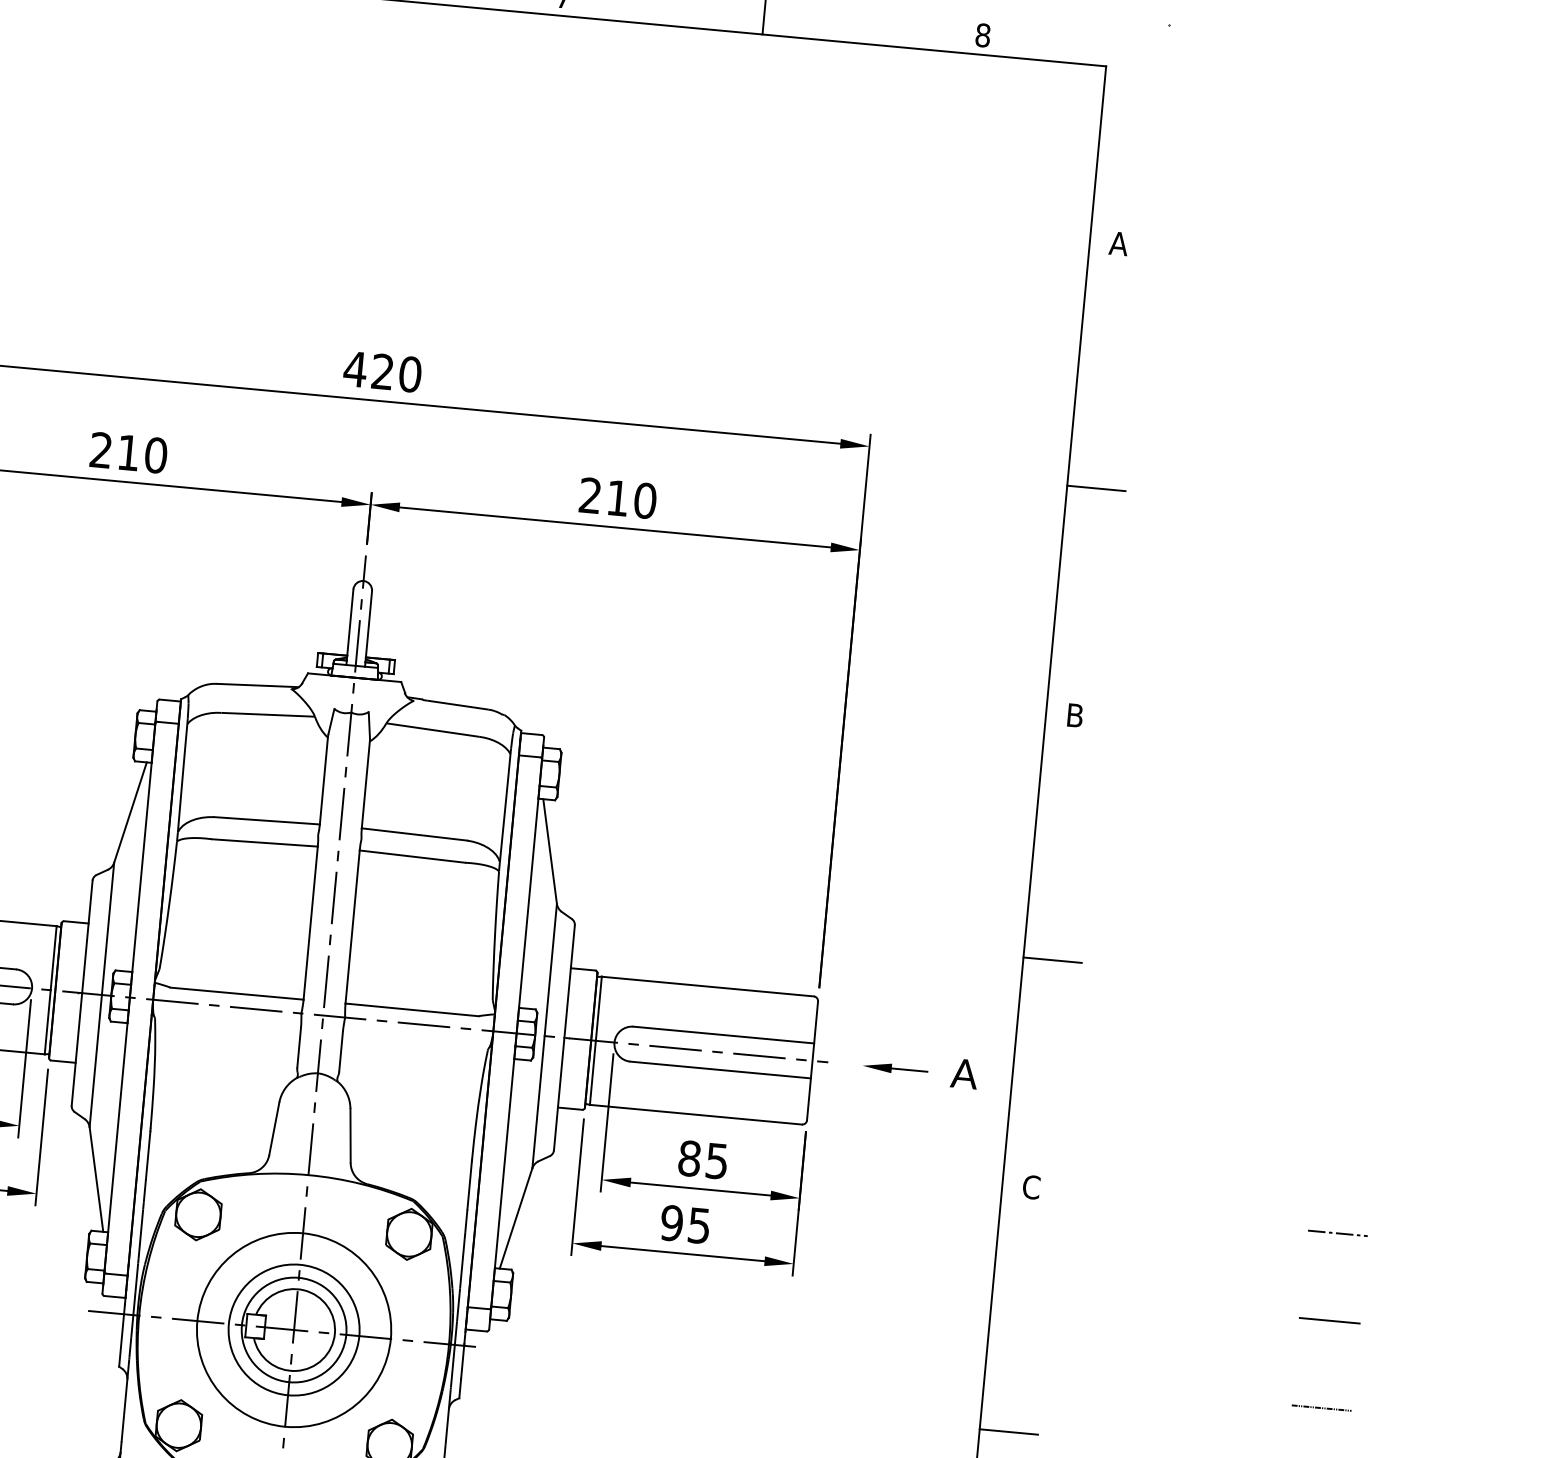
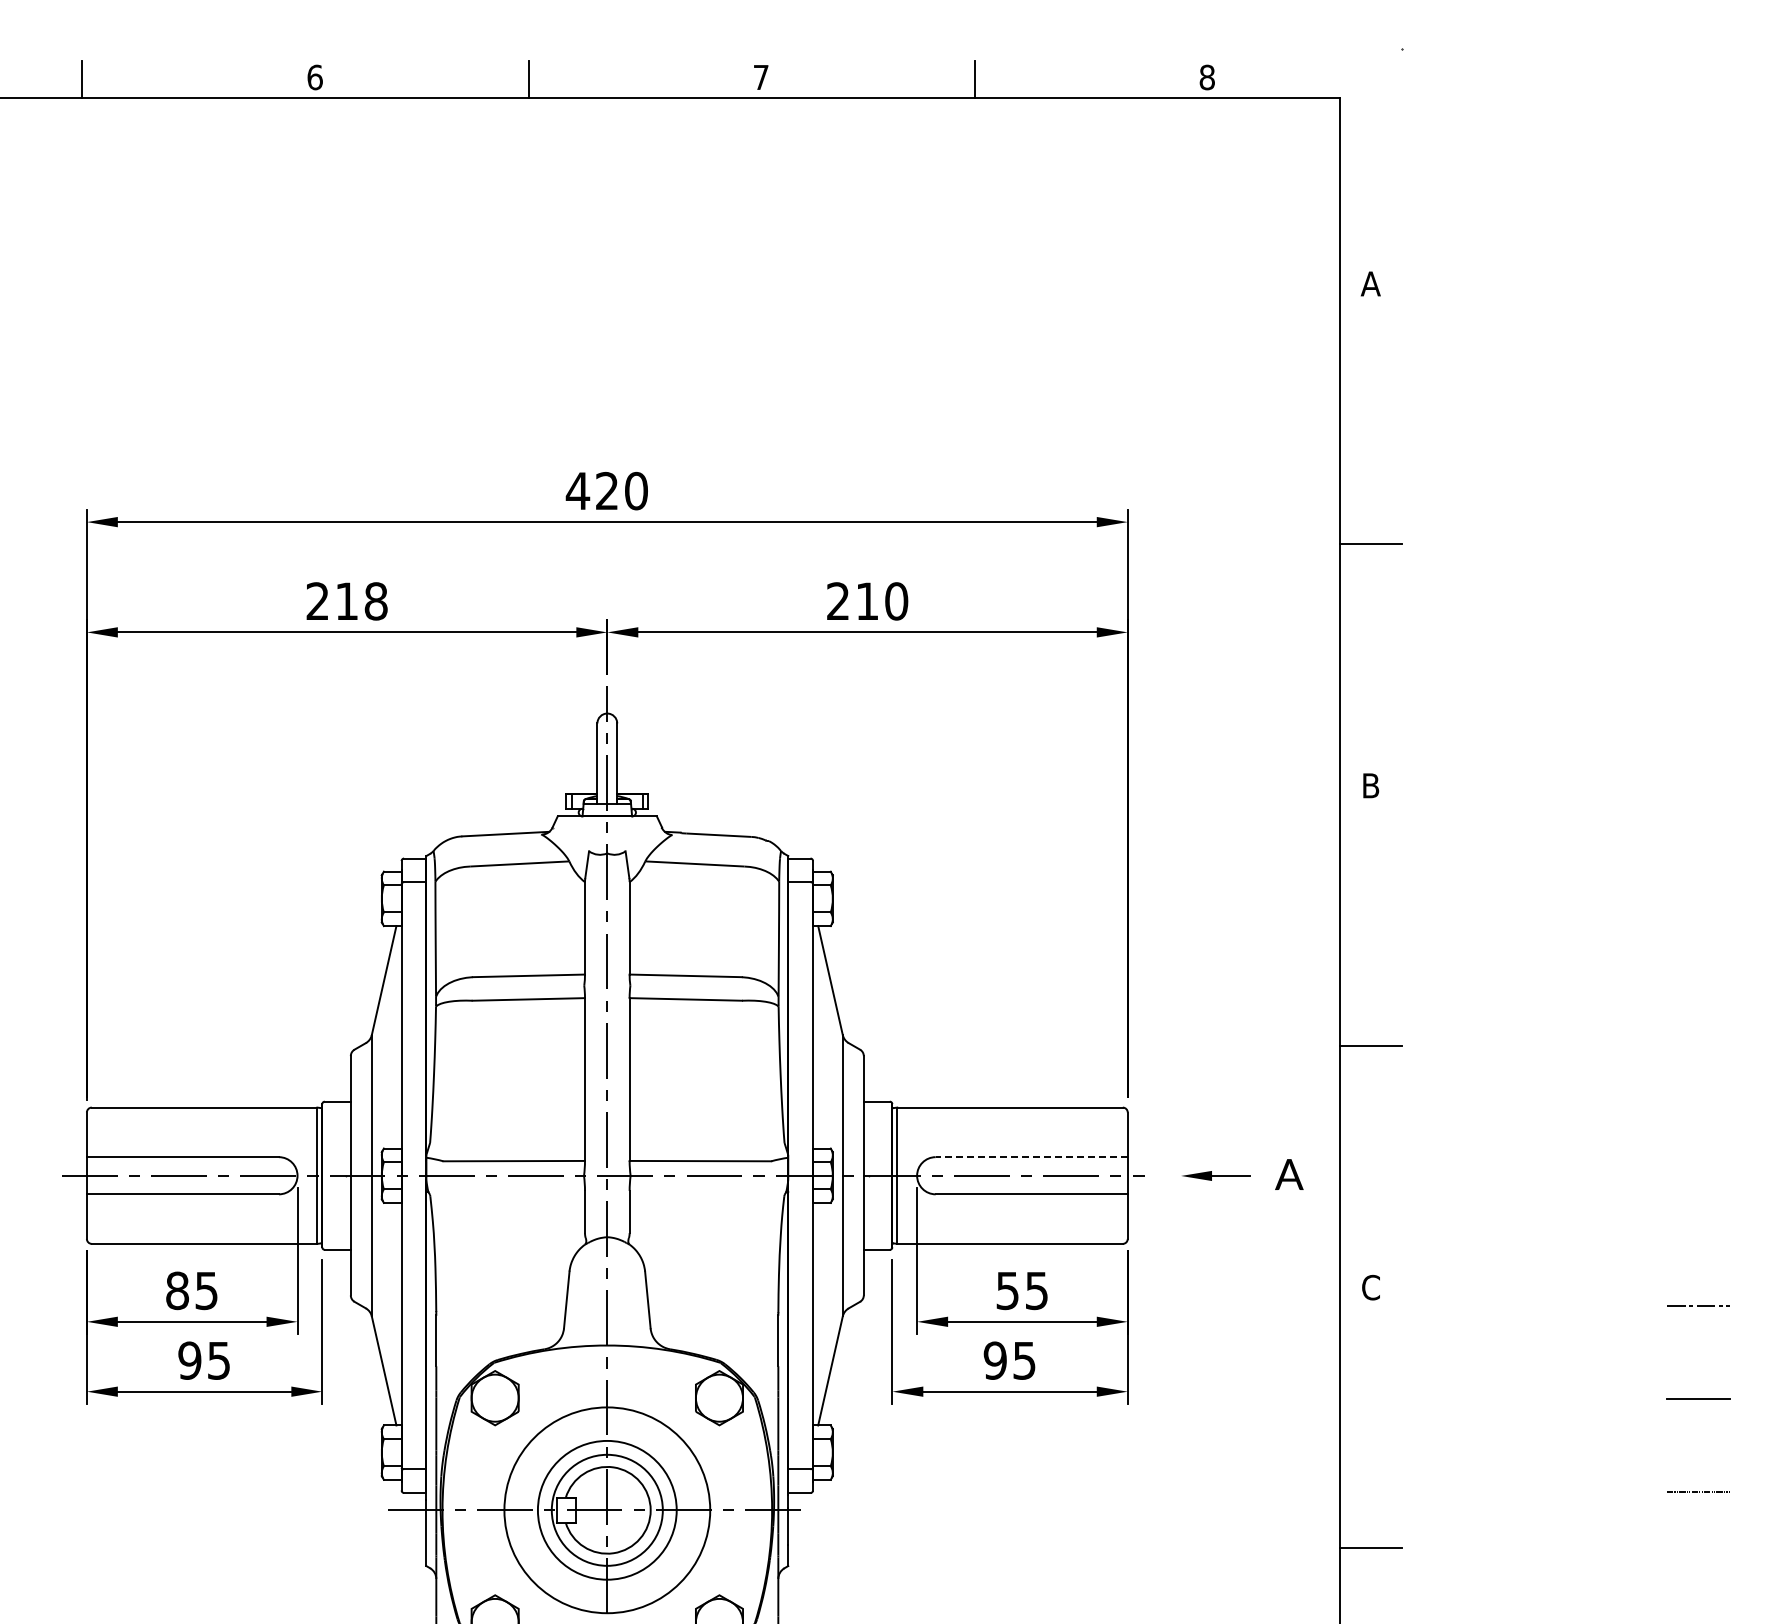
text: (155, 455) -> (375, 601), 210 -> 218
line: (723, 1035) -> (1031, 1157), solid -> dashed
text: (689, 1158) -> (1007, 1290), 85 -> 55

